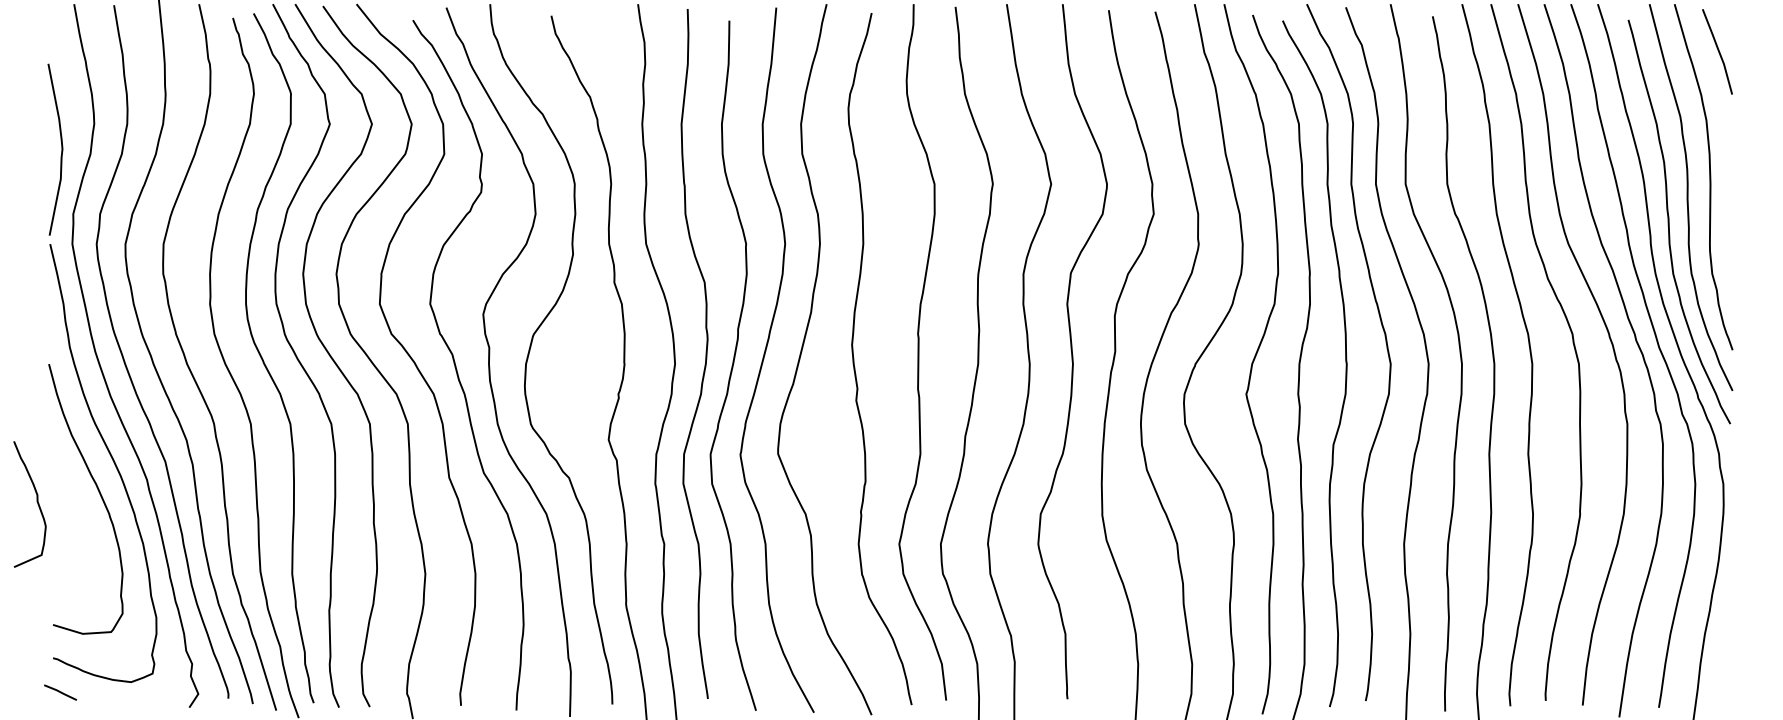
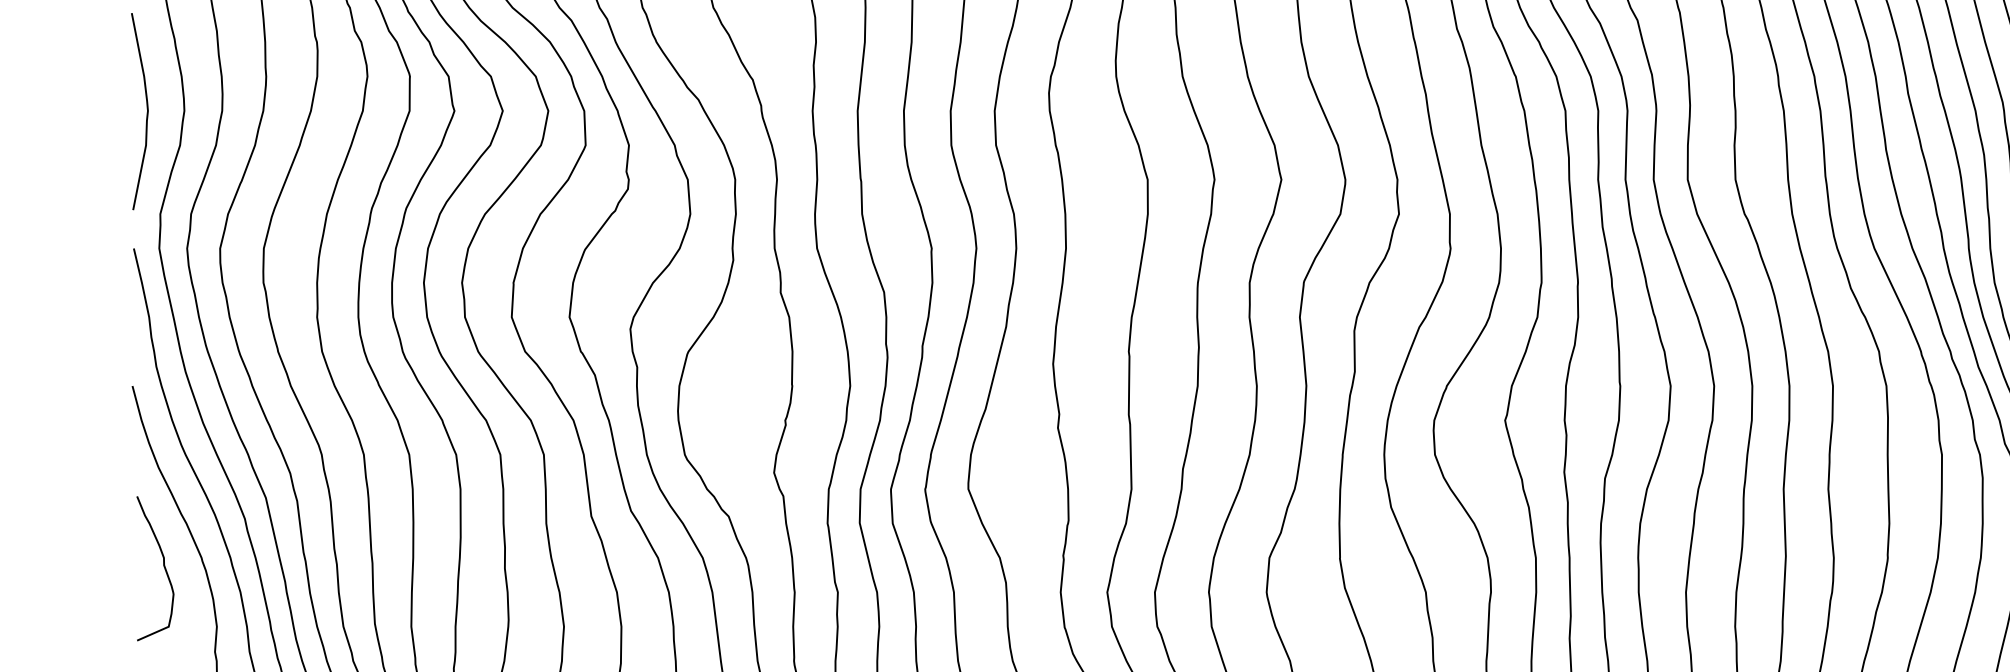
curve: (61, 149) -> (146, 111), moved
curve: (36, 501) -> (162, 565), moved

